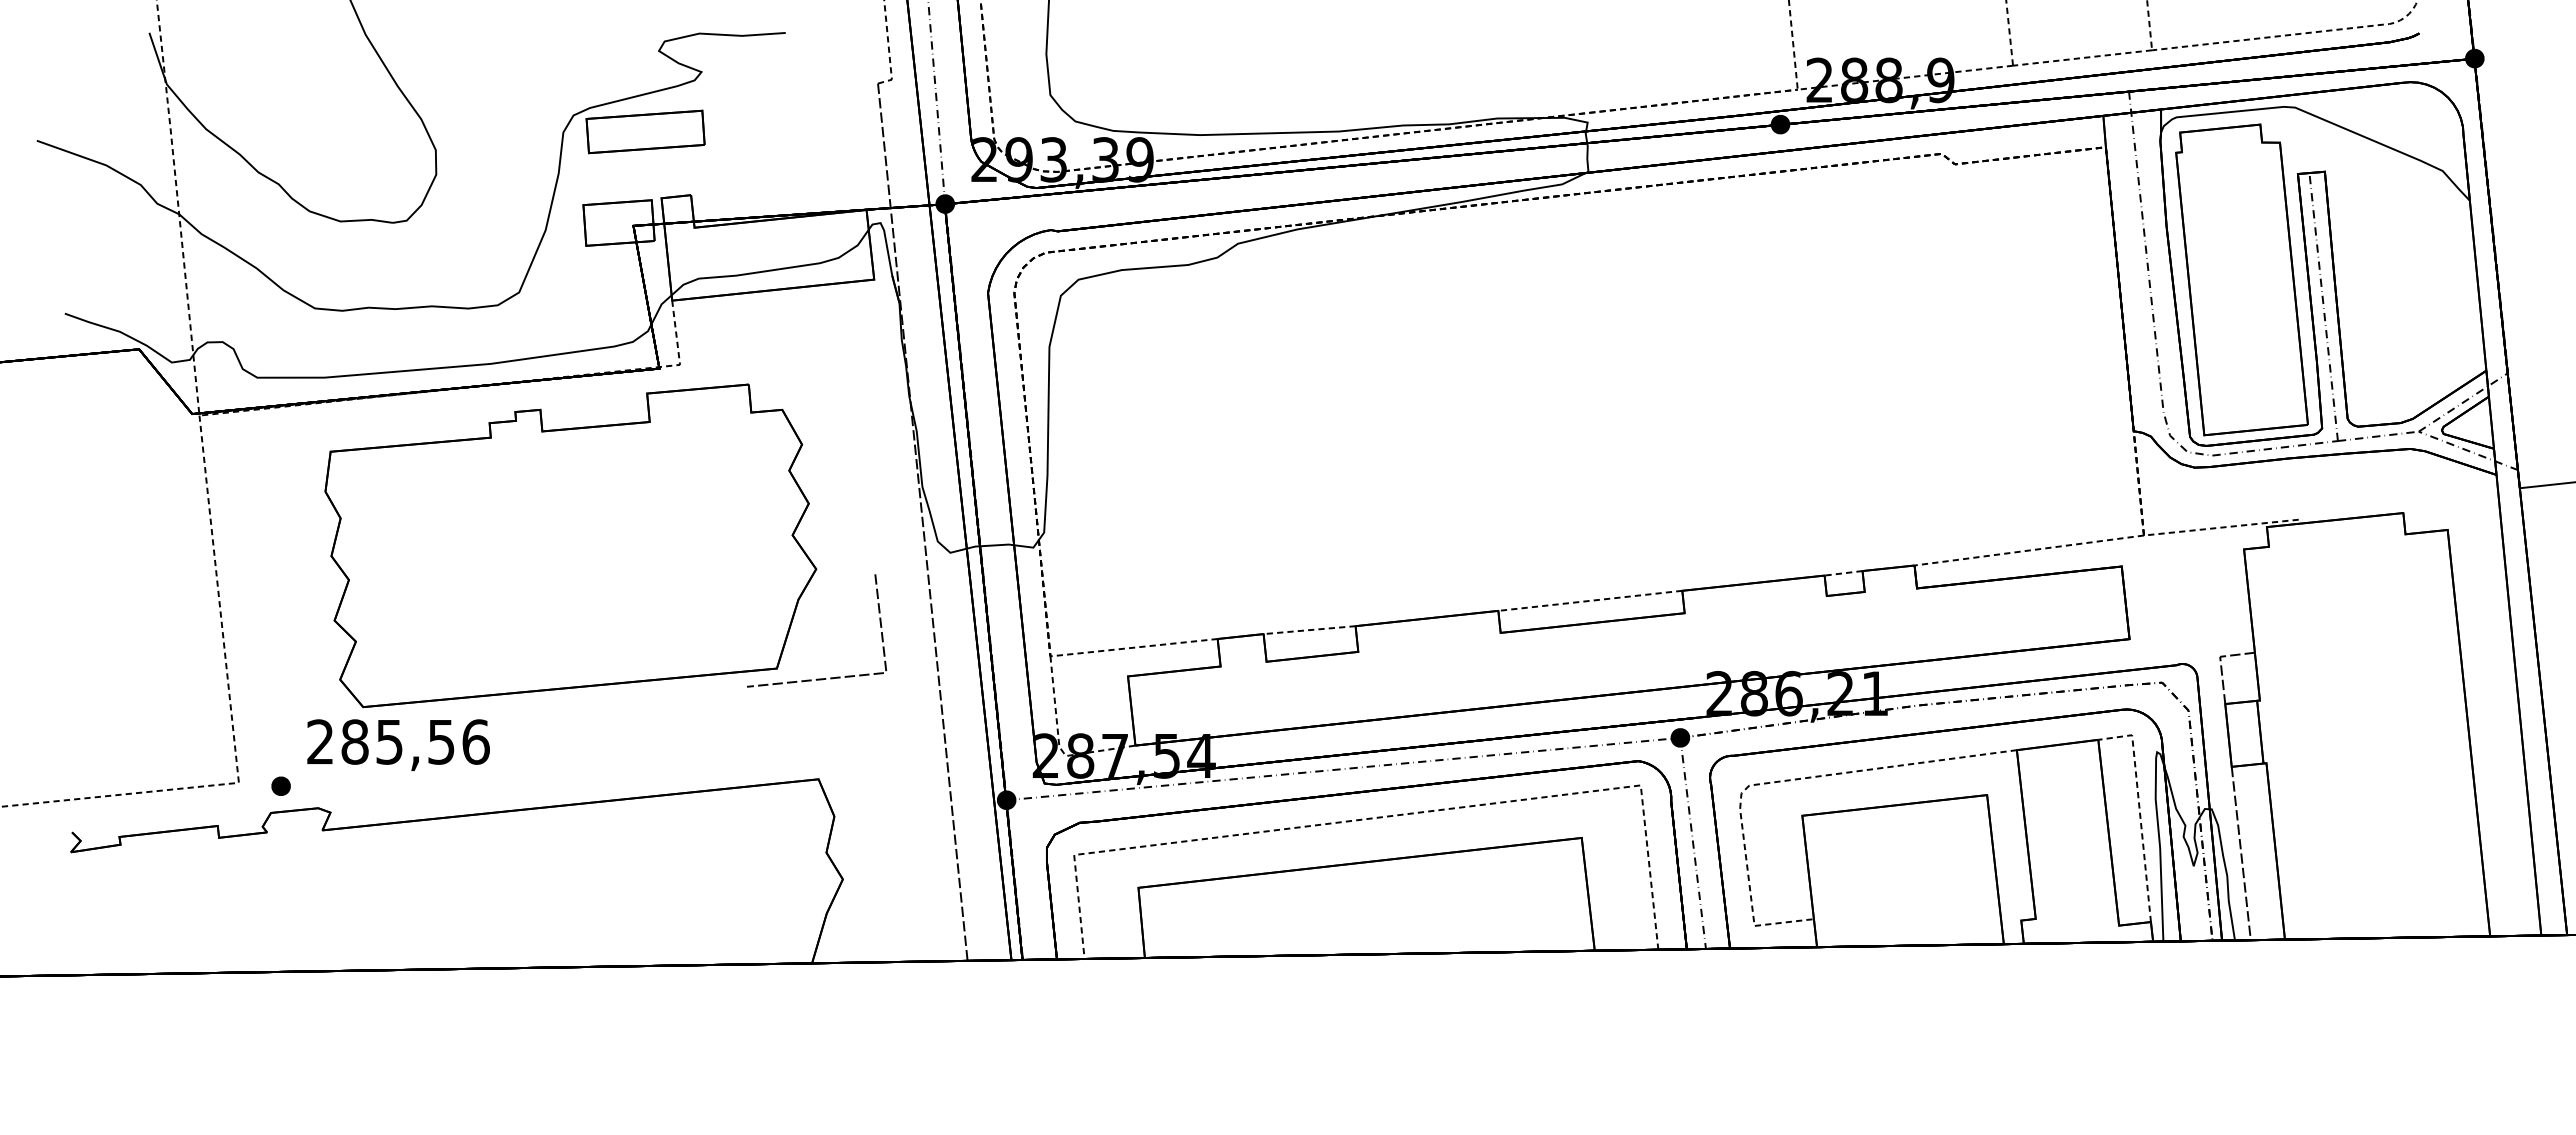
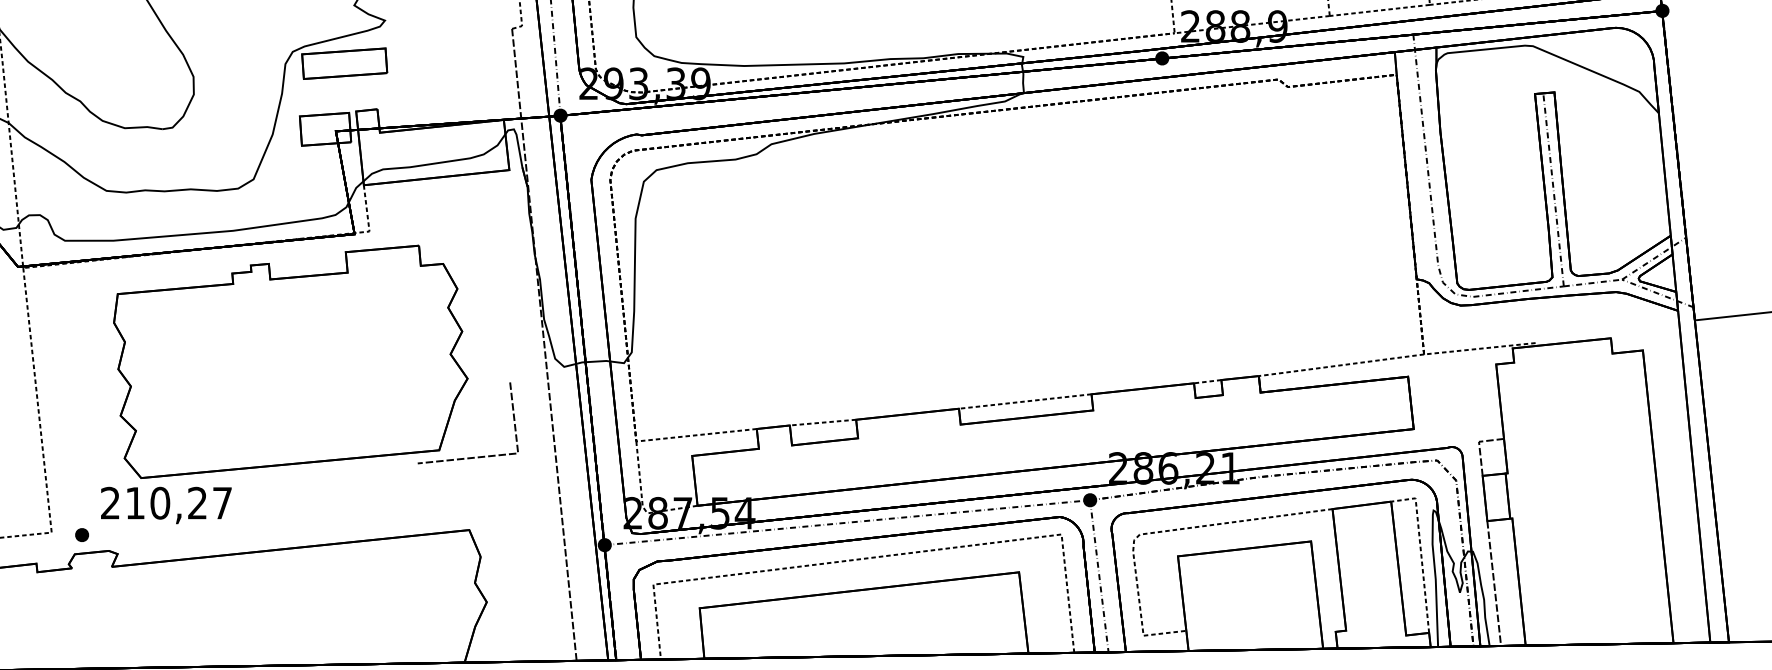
part: (2241, 279) -> (1494, 170), removed
text: (415, 741) -> (178, 502), 285,56 -> 210,27

